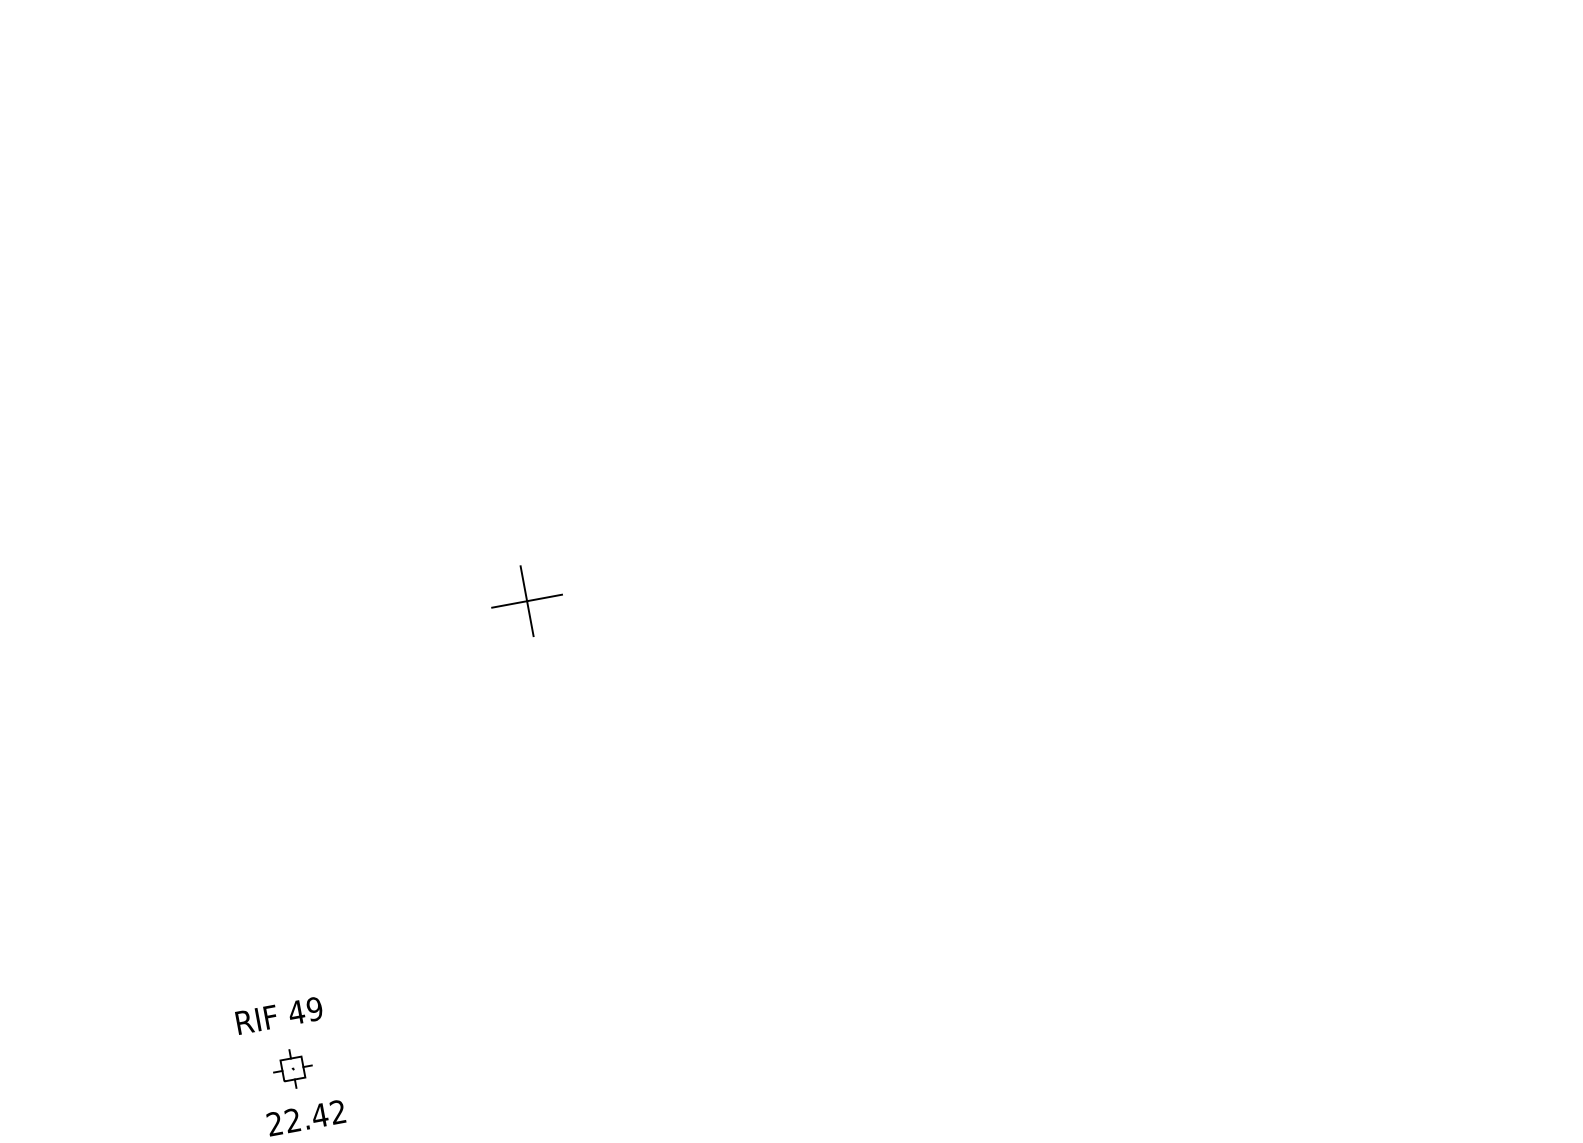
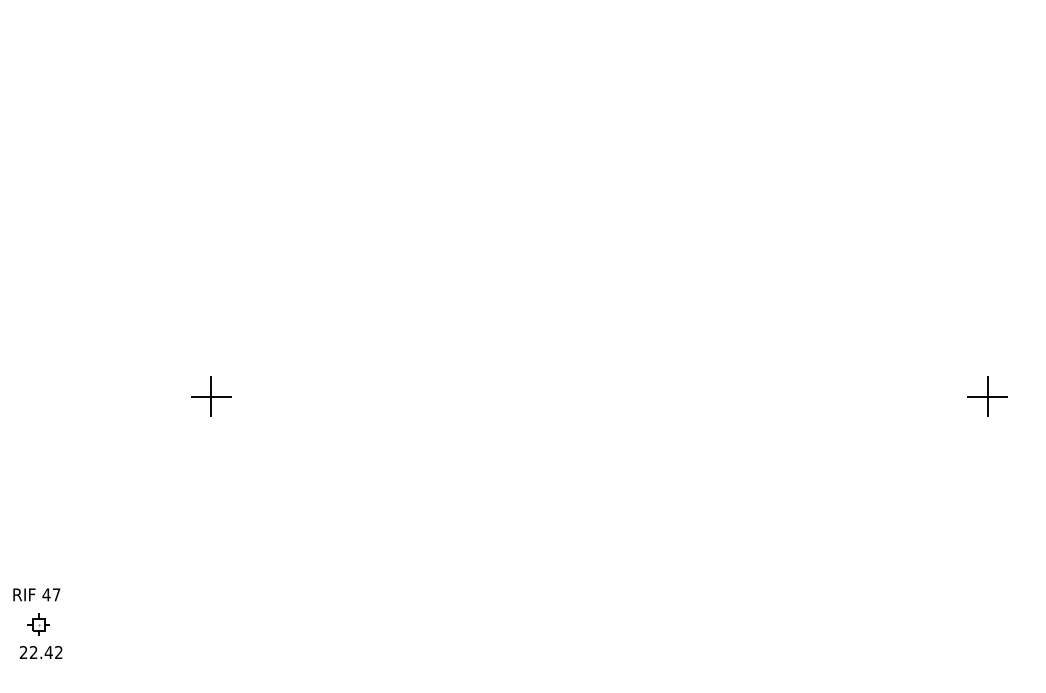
text: (314, 1008) -> (56, 594), 49 -> 47

